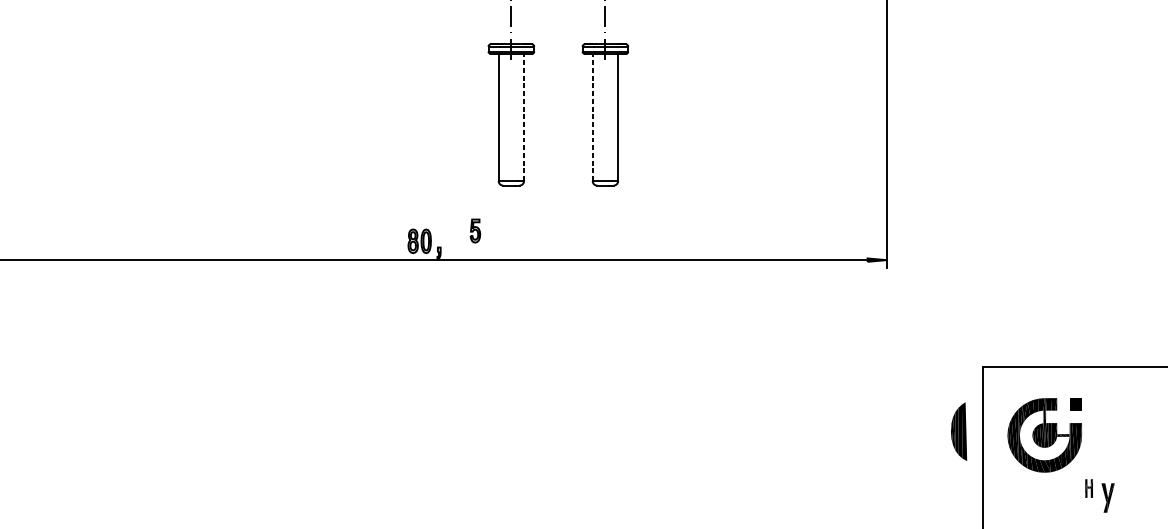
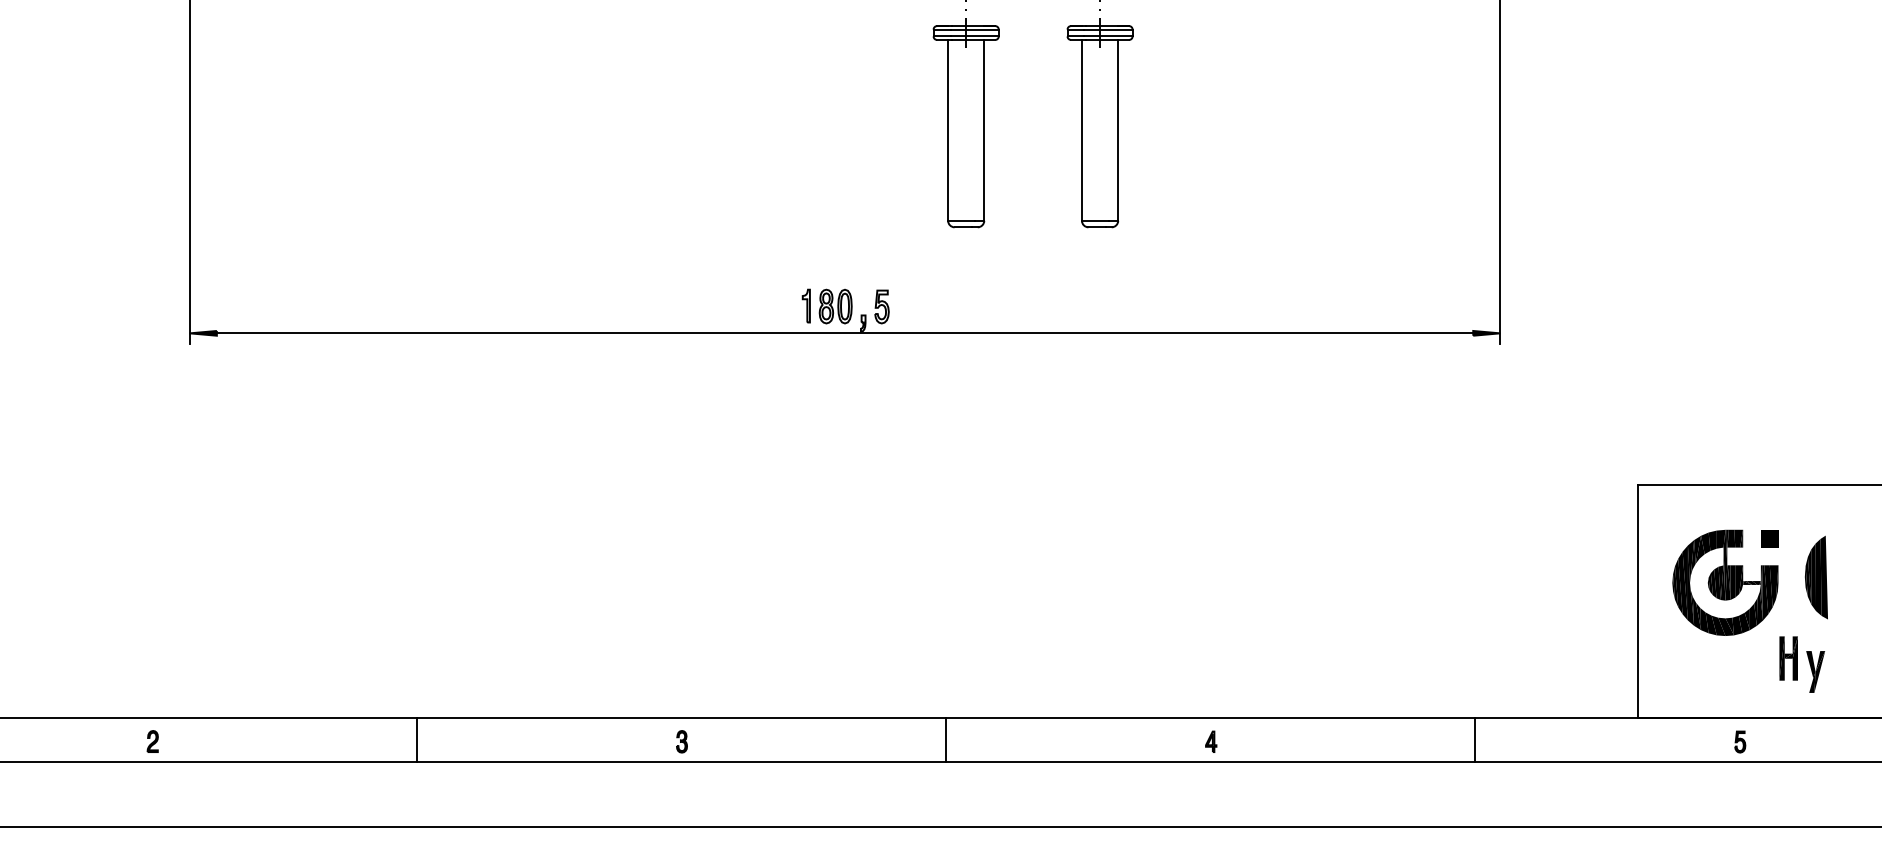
line: (524, 116) -> (984, 129), dashed -> solid
line: (592, 116) -> (1081, 129), dashed -> solid
part: (475, 230) -> (881, 306), moved
part: (398, 240) -> (805, 305), added
part: (958, 431) -> (1815, 577), moved
part: (1089, 488) -> (1788, 658), size x1.67

